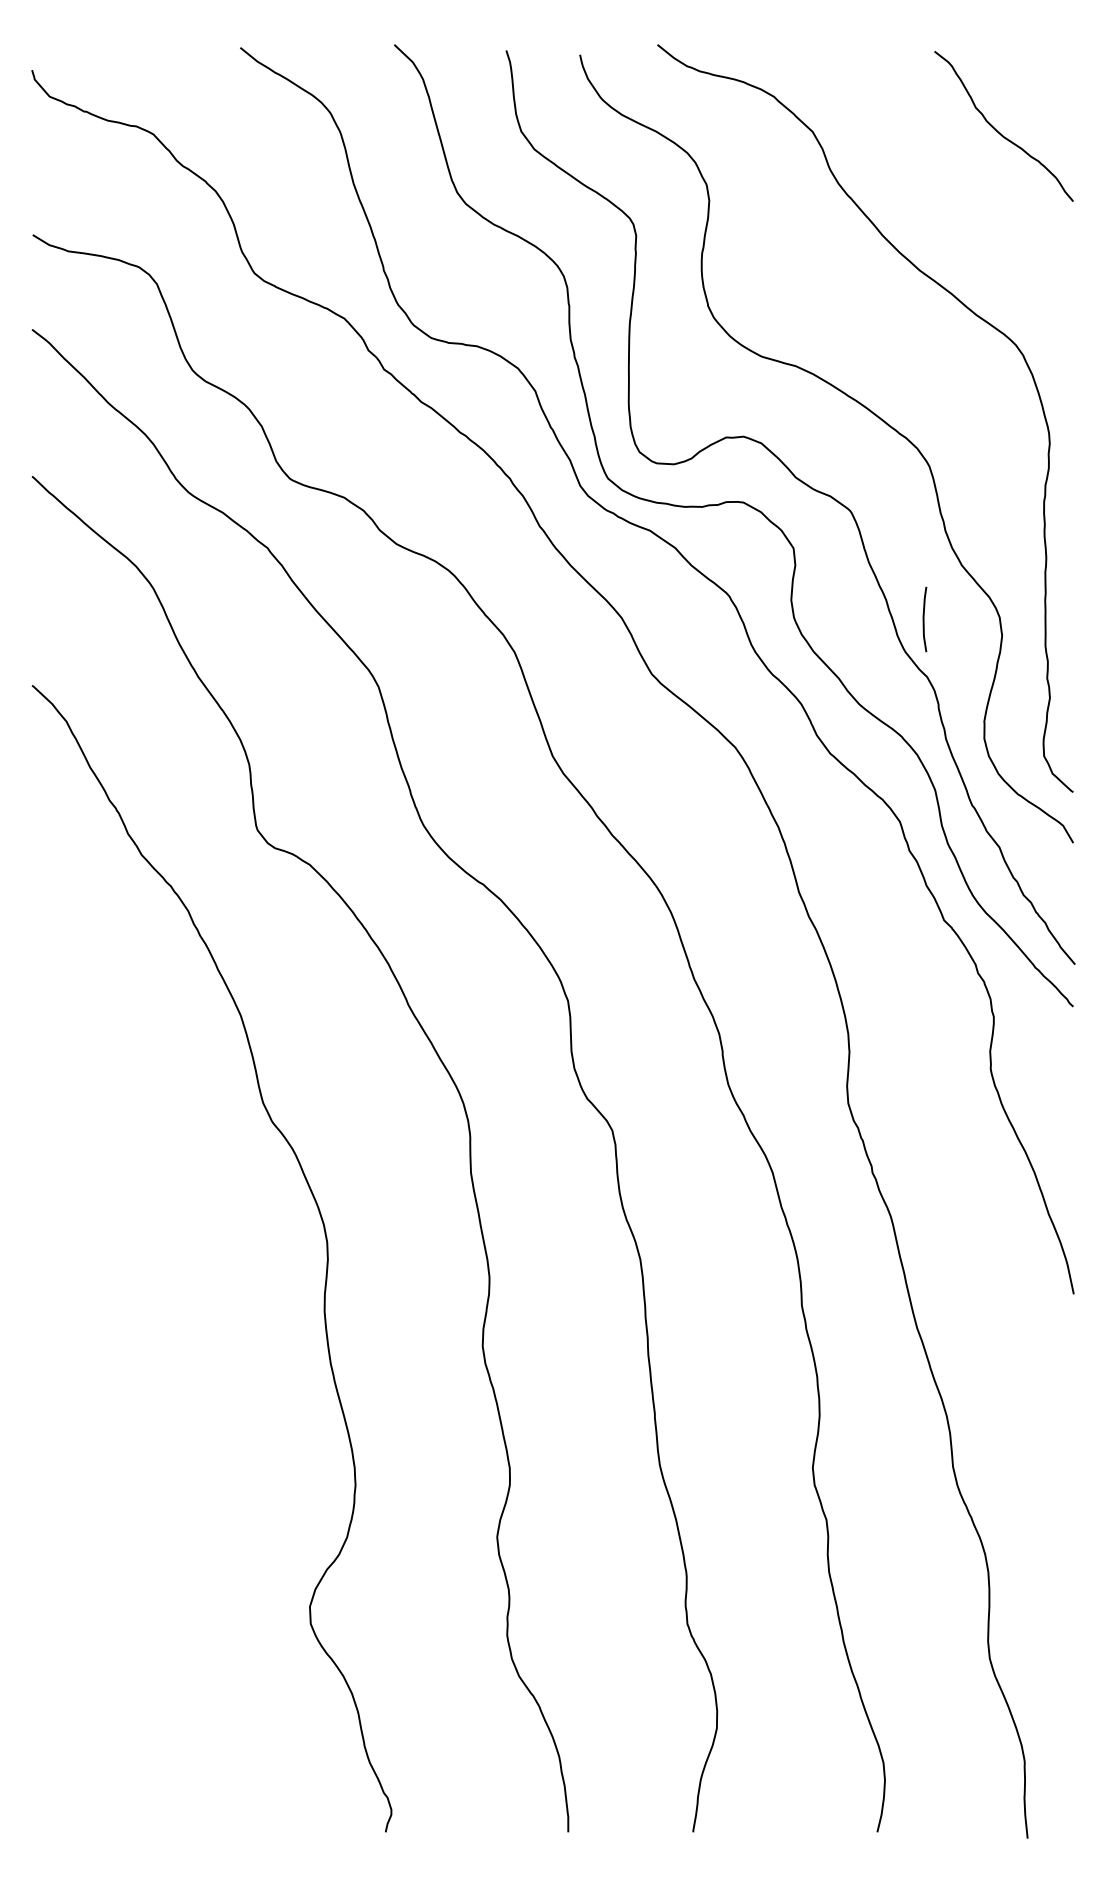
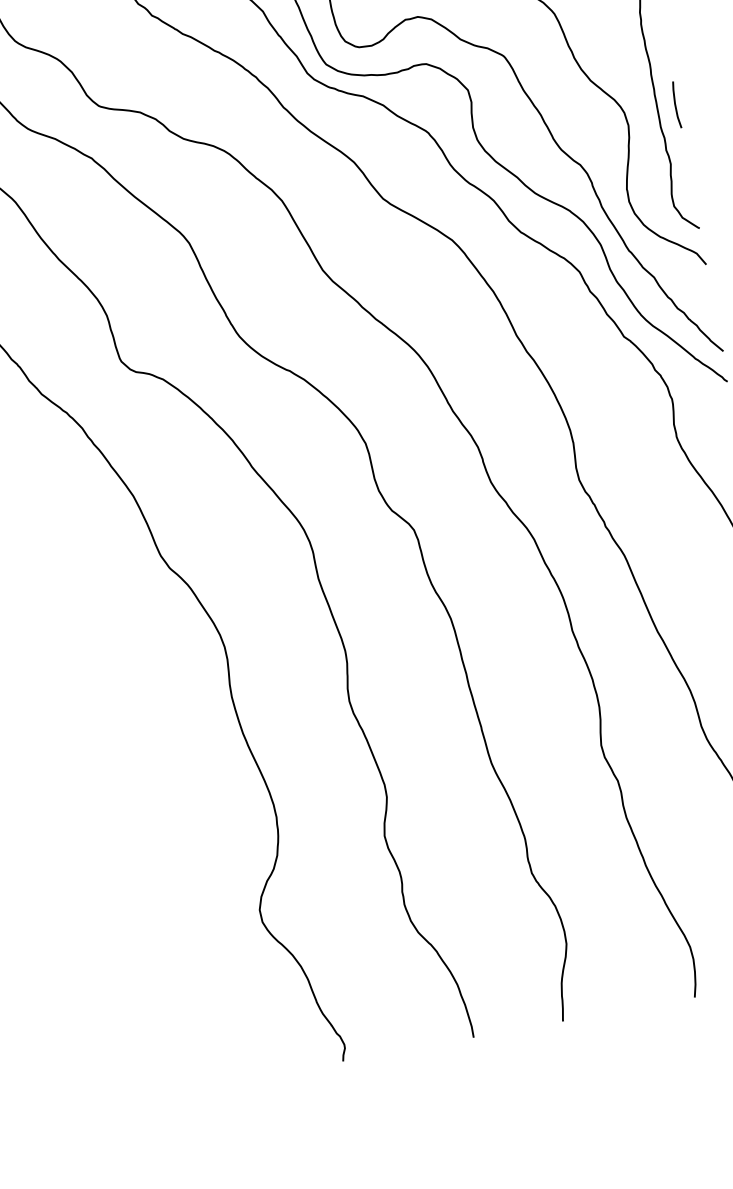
curve: (924, 619) -> (675, 105), moved

